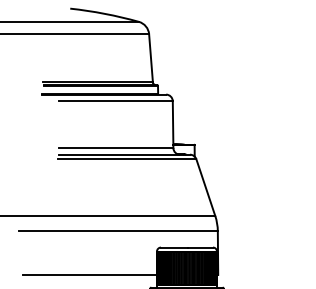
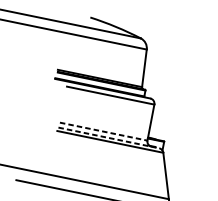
line: (116, 148) -> (103, 131), solid -> dashed
line: (124, 154) -> (108, 137), solid -> dashed

